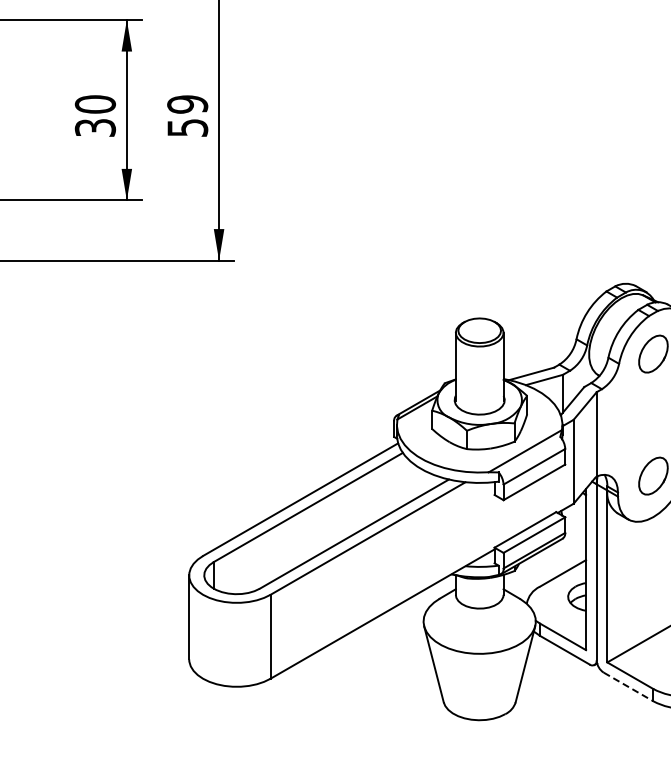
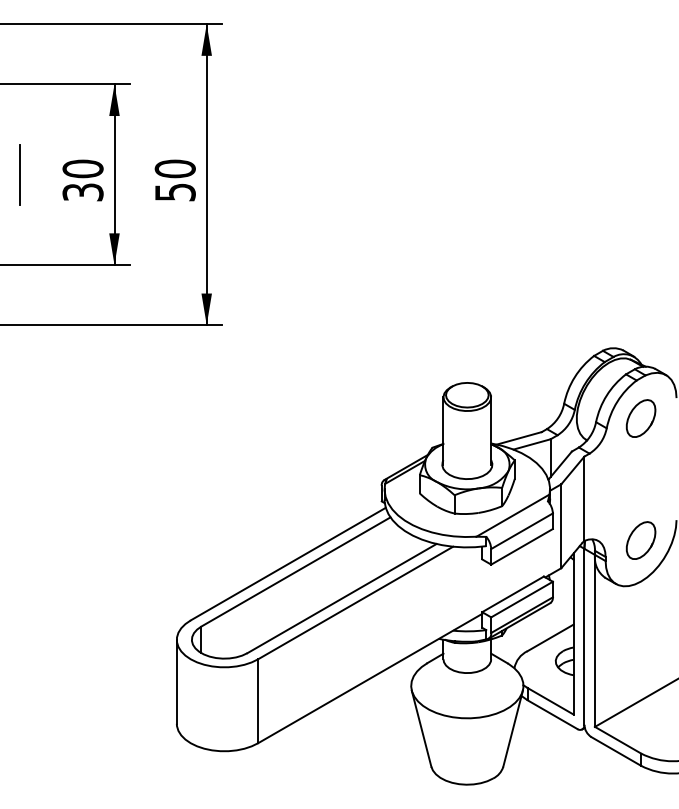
text: (187, 104) -> (175, 168), 59 -> 50
line: (32, 110) -> (20, 174), added
line: (628, 687) -> (616, 751), dashed -> solid

